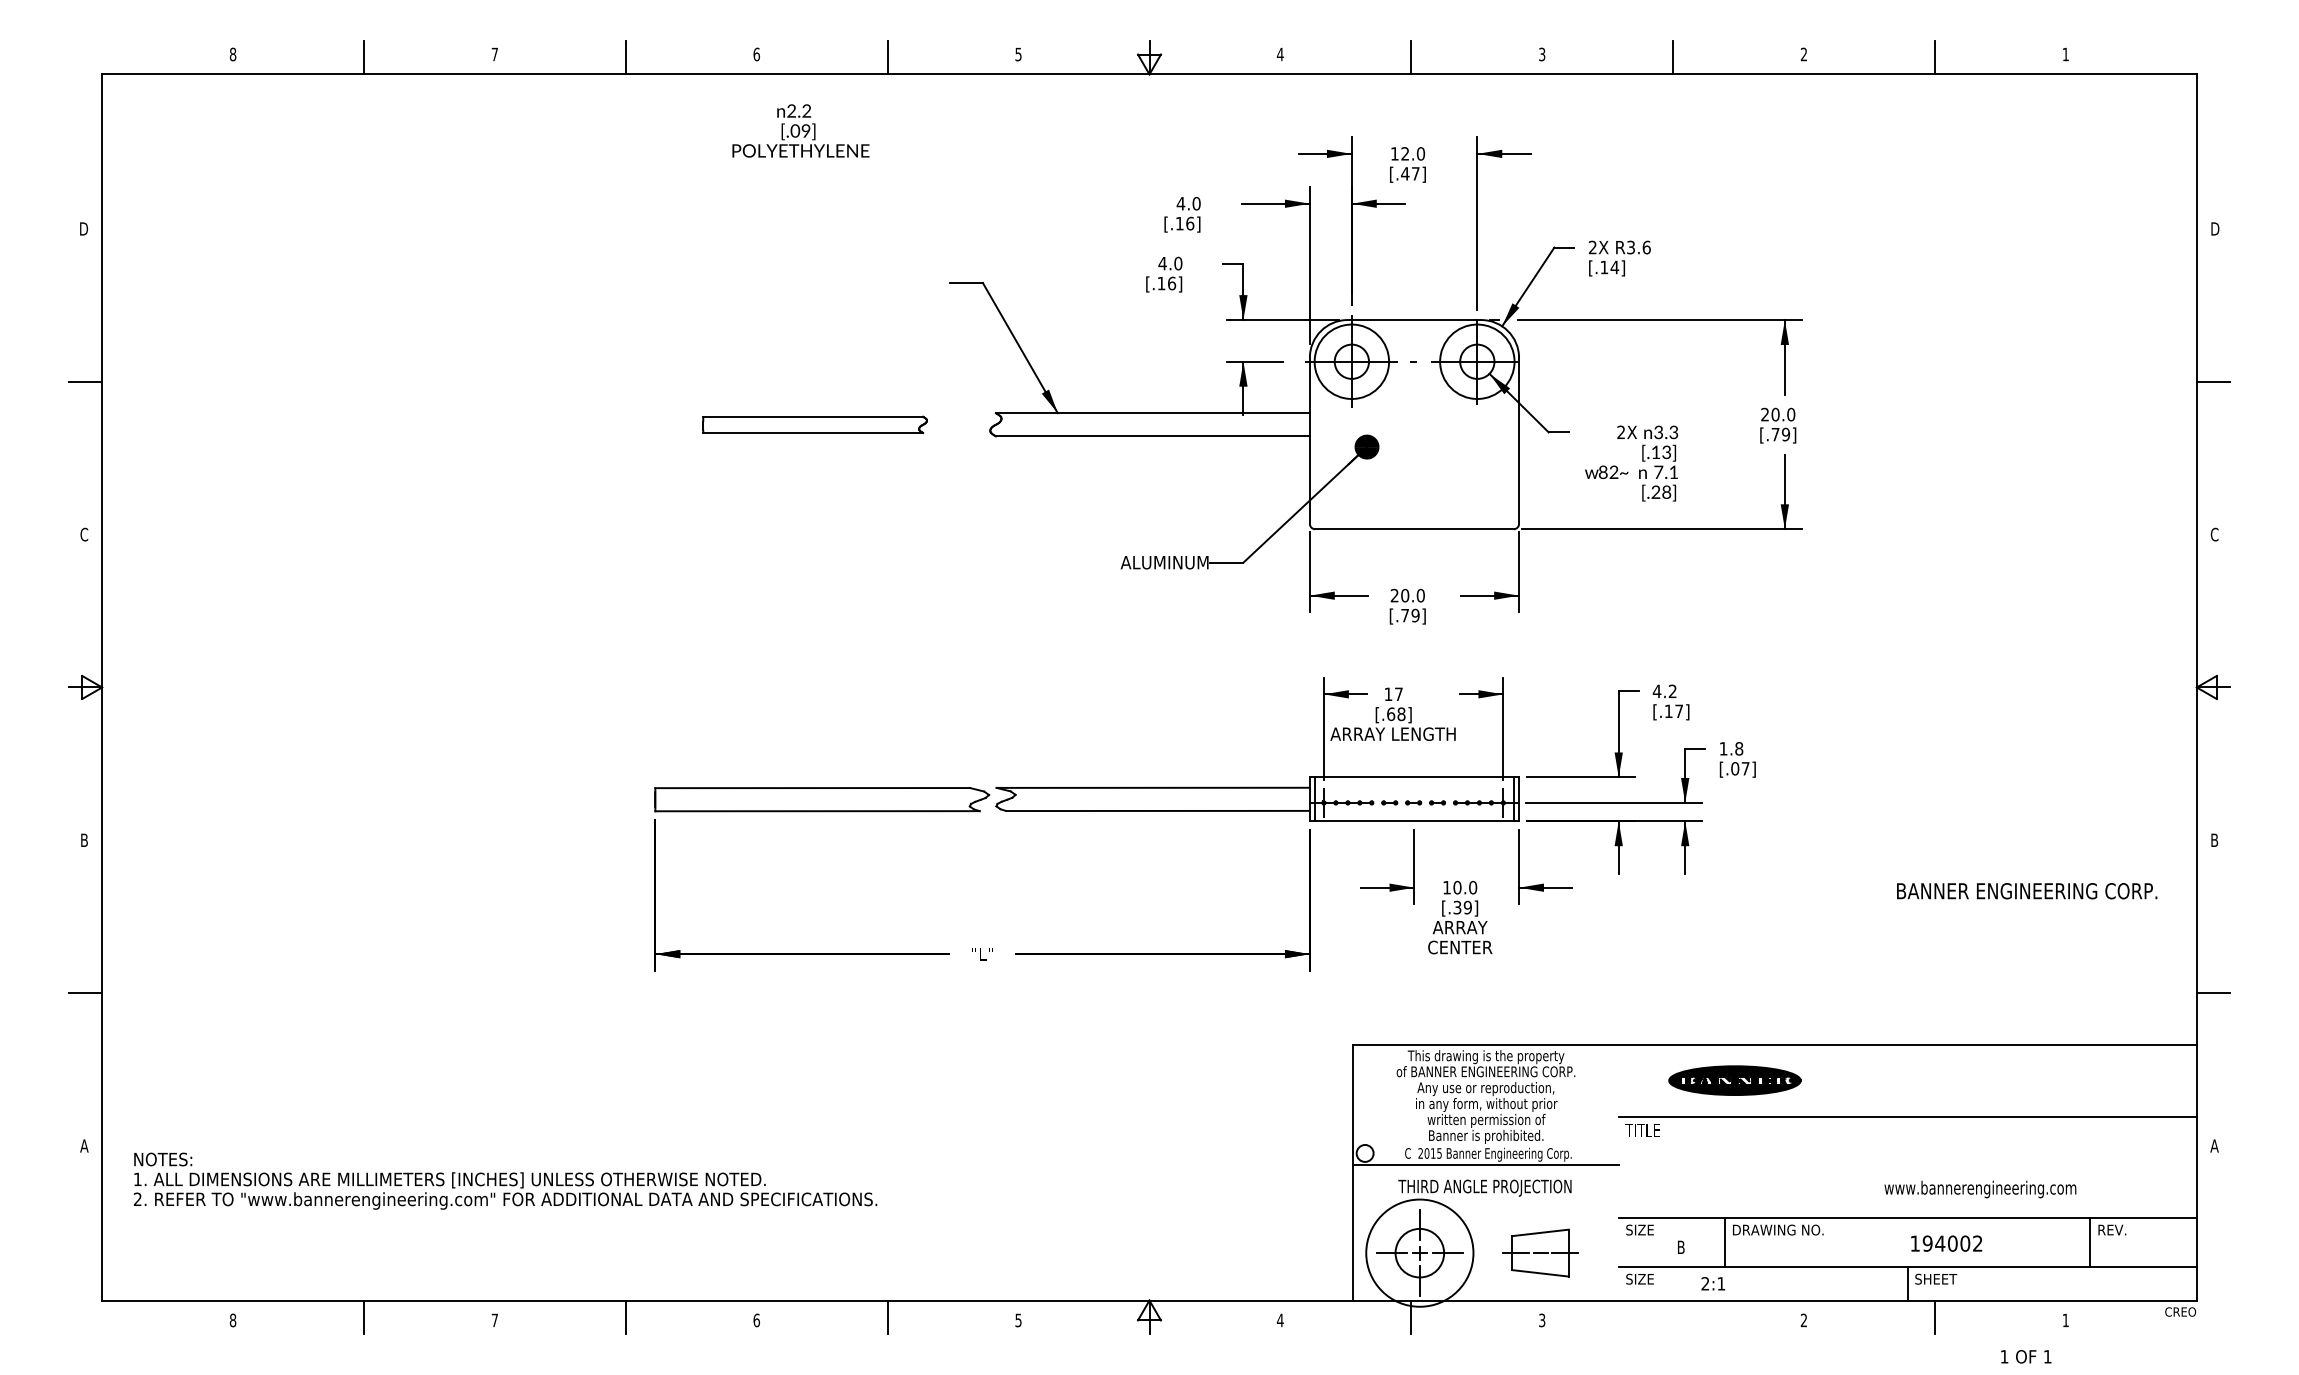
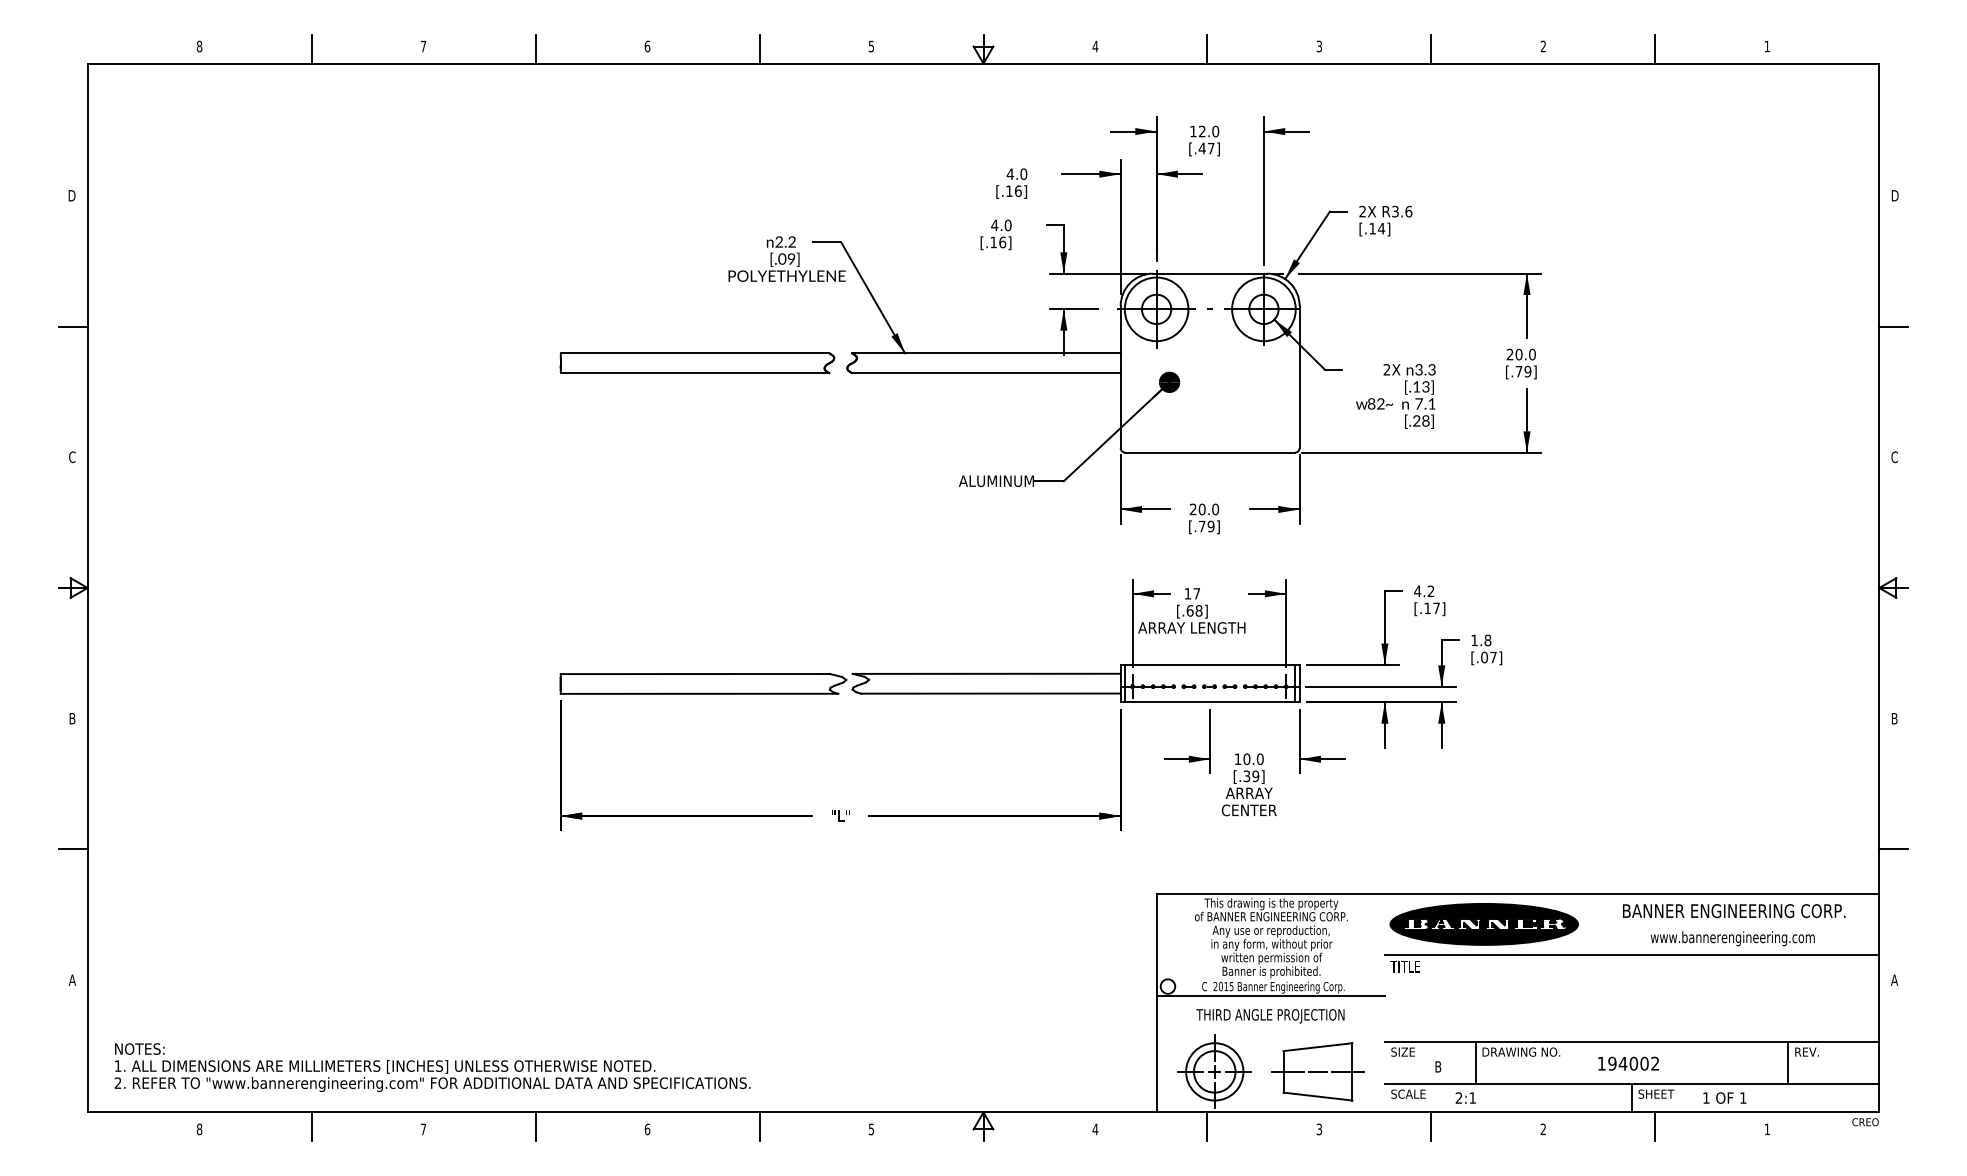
text: (800, 130) -> (786, 258), moved
part: (814, 424) -> (696, 363), size x1.43
text: (2027, 891) -> (1734, 911), moved
part: (1734, 1080) -> (1483, 924), size x1.67
text: (505, 1180) -> (432, 1067), moved
text: (1980, 1189) -> (1732, 938), moved
text: (1946, 1243) -> (1628, 1063), moved
circle: (1419, 1252) -> (1214, 1071), size x0.62
part: (1540, 1252) -> (1317, 1071), size x1.43
text: (1650, 1278) -> (1412, 1093), SIZE -> SCALE
line: (1673, 1316) -> (1431, 1126), added
text: (2026, 1356) -> (1725, 1097), moved

